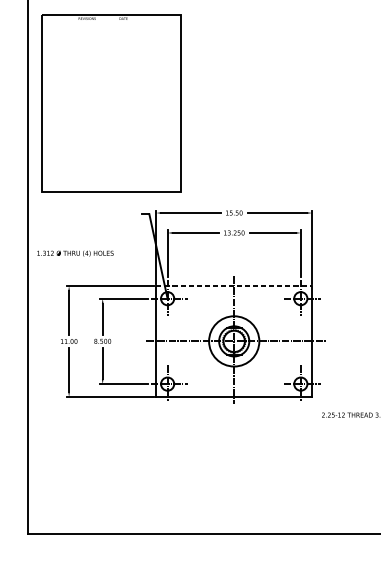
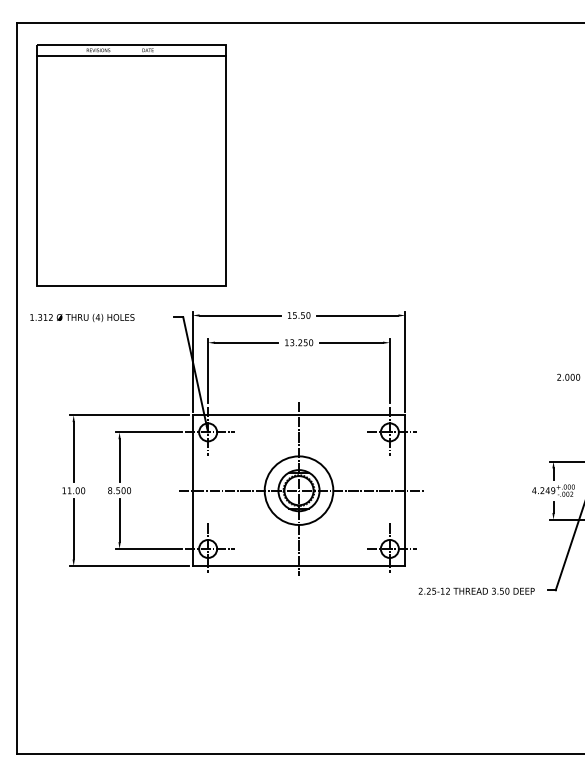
line: (111, 22) -> (131, 55), added
text: (75, 253) -> (82, 317), moved
line: (234, 286) -> (299, 415), dashed -> solid

